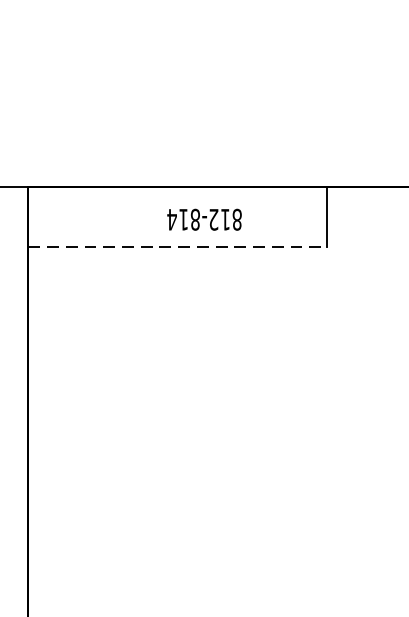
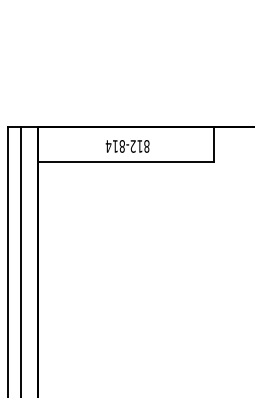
text: (204, 219) -> (127, 146), moved
line: (177, 247) -> (125, 162), dashed -> solid

